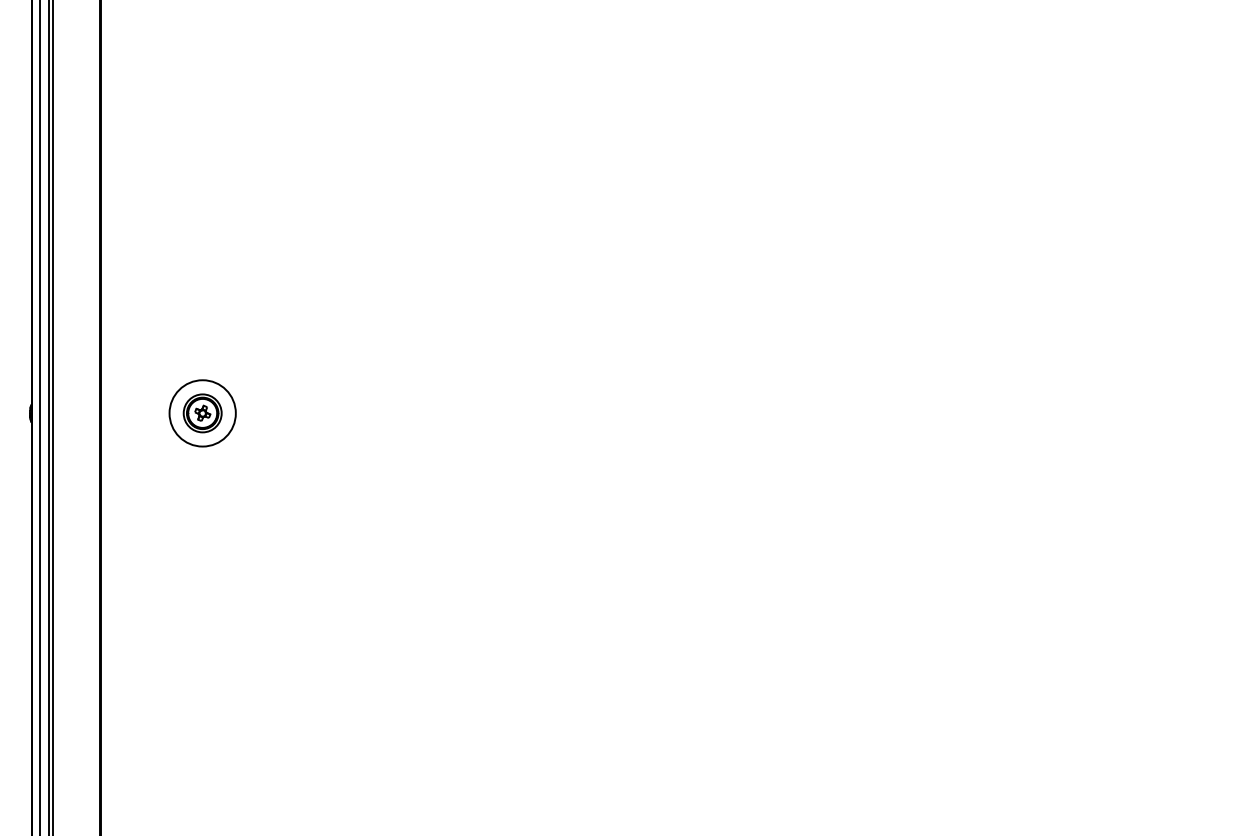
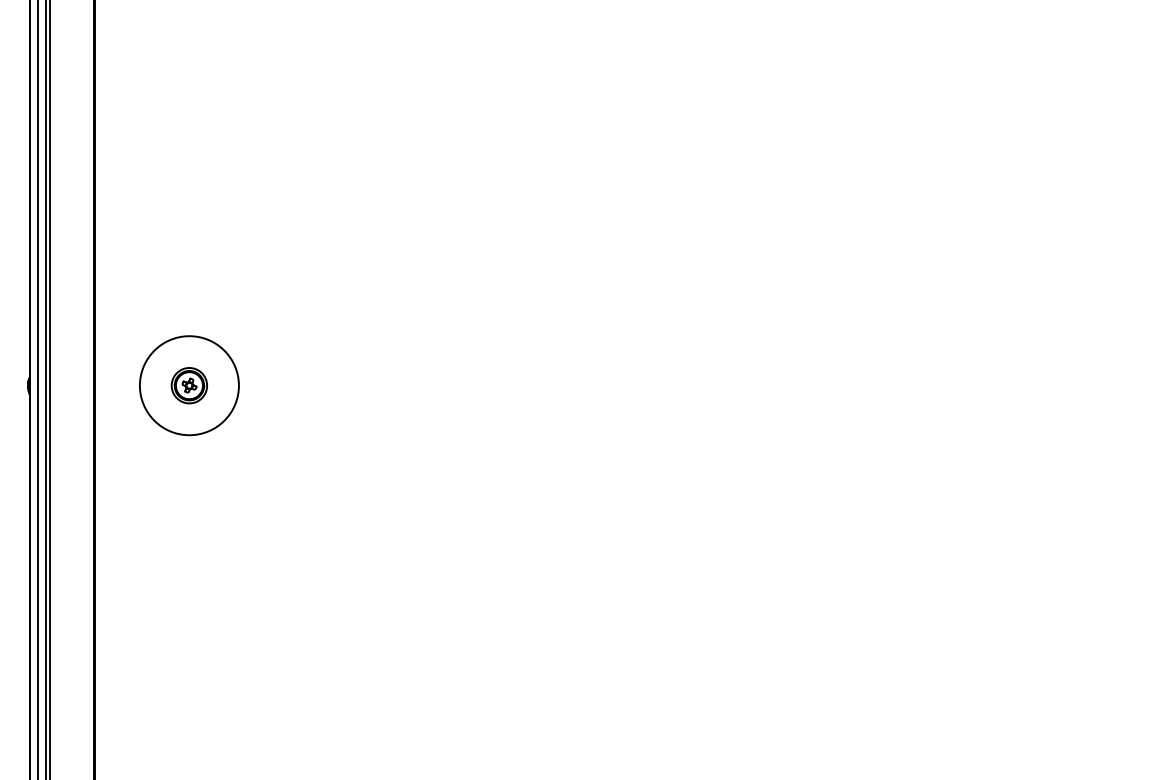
circle: (202, 413) -> (189, 385), size x1.6

